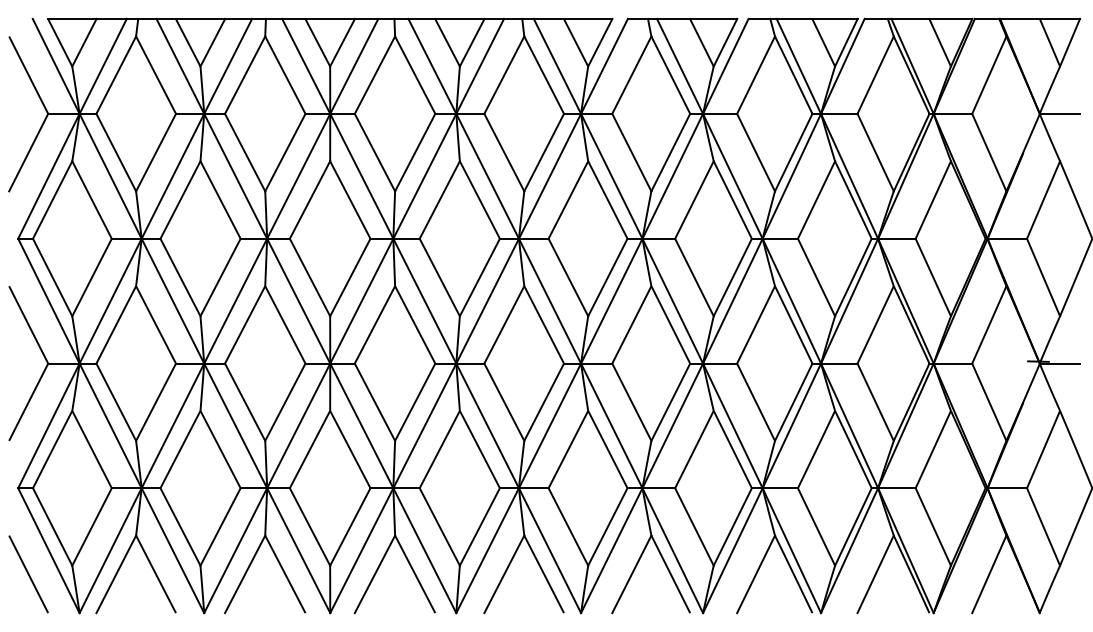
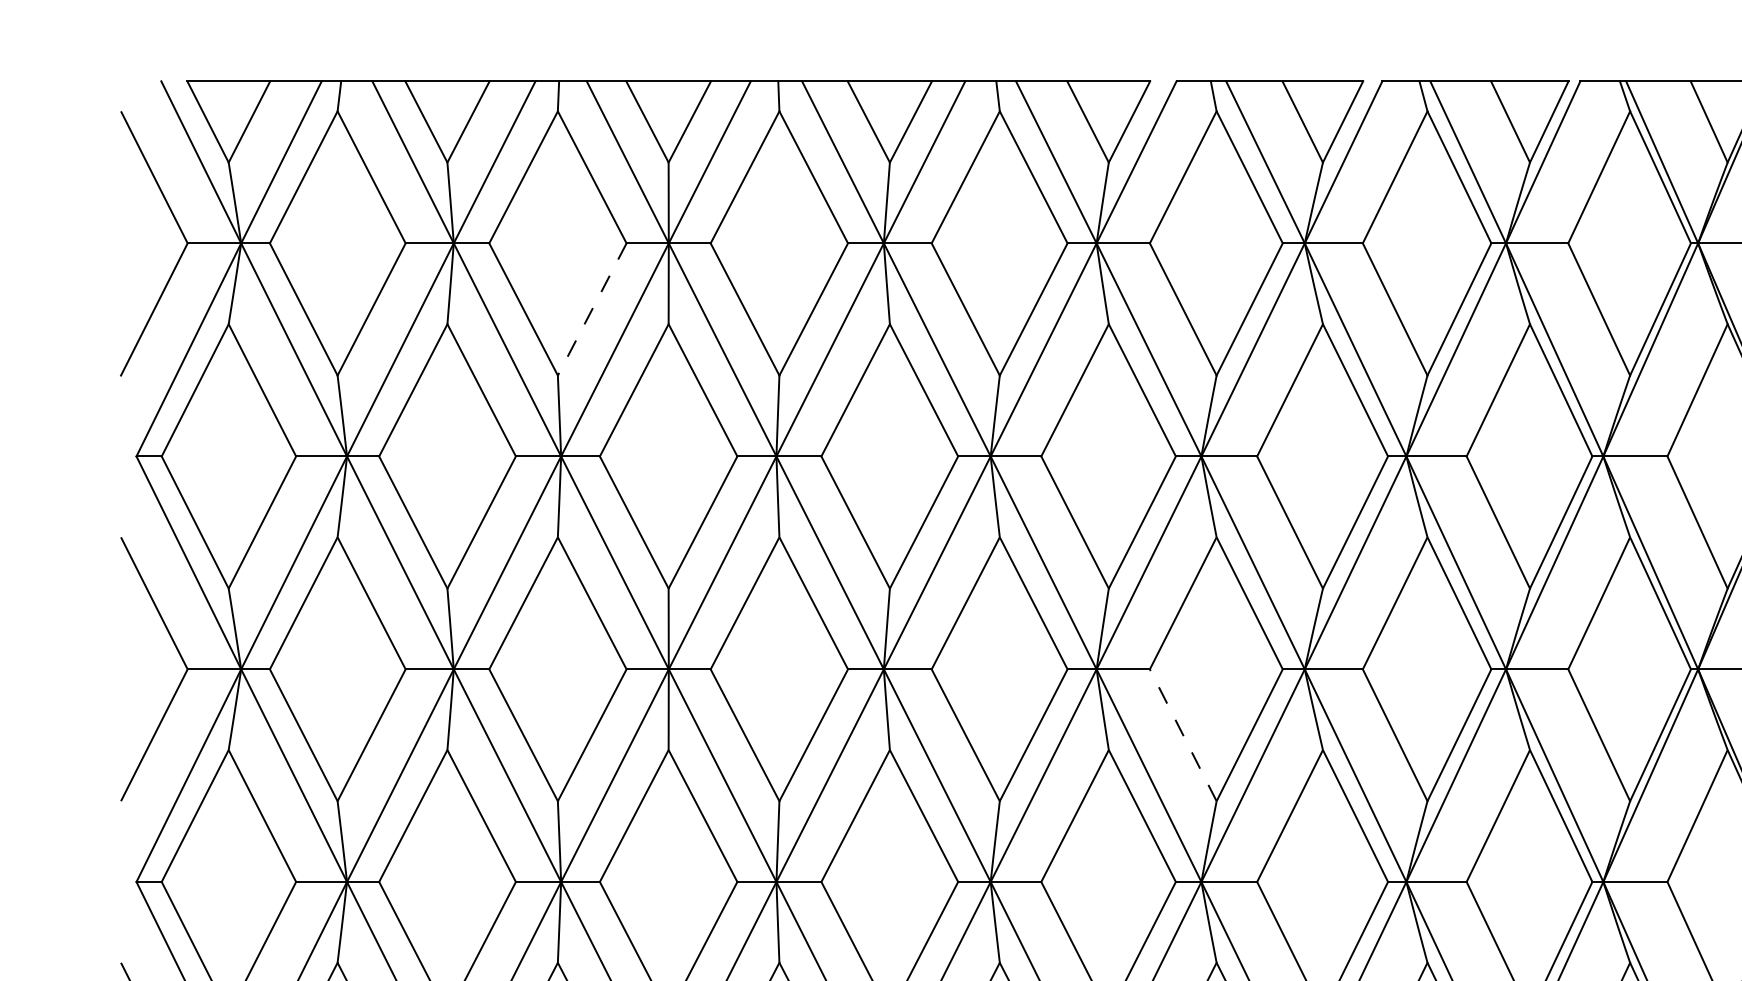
line: (285, 152) -> (592, 309), solid -> dashed
line: (631, 401) -> (1182, 734), solid -> dashed

